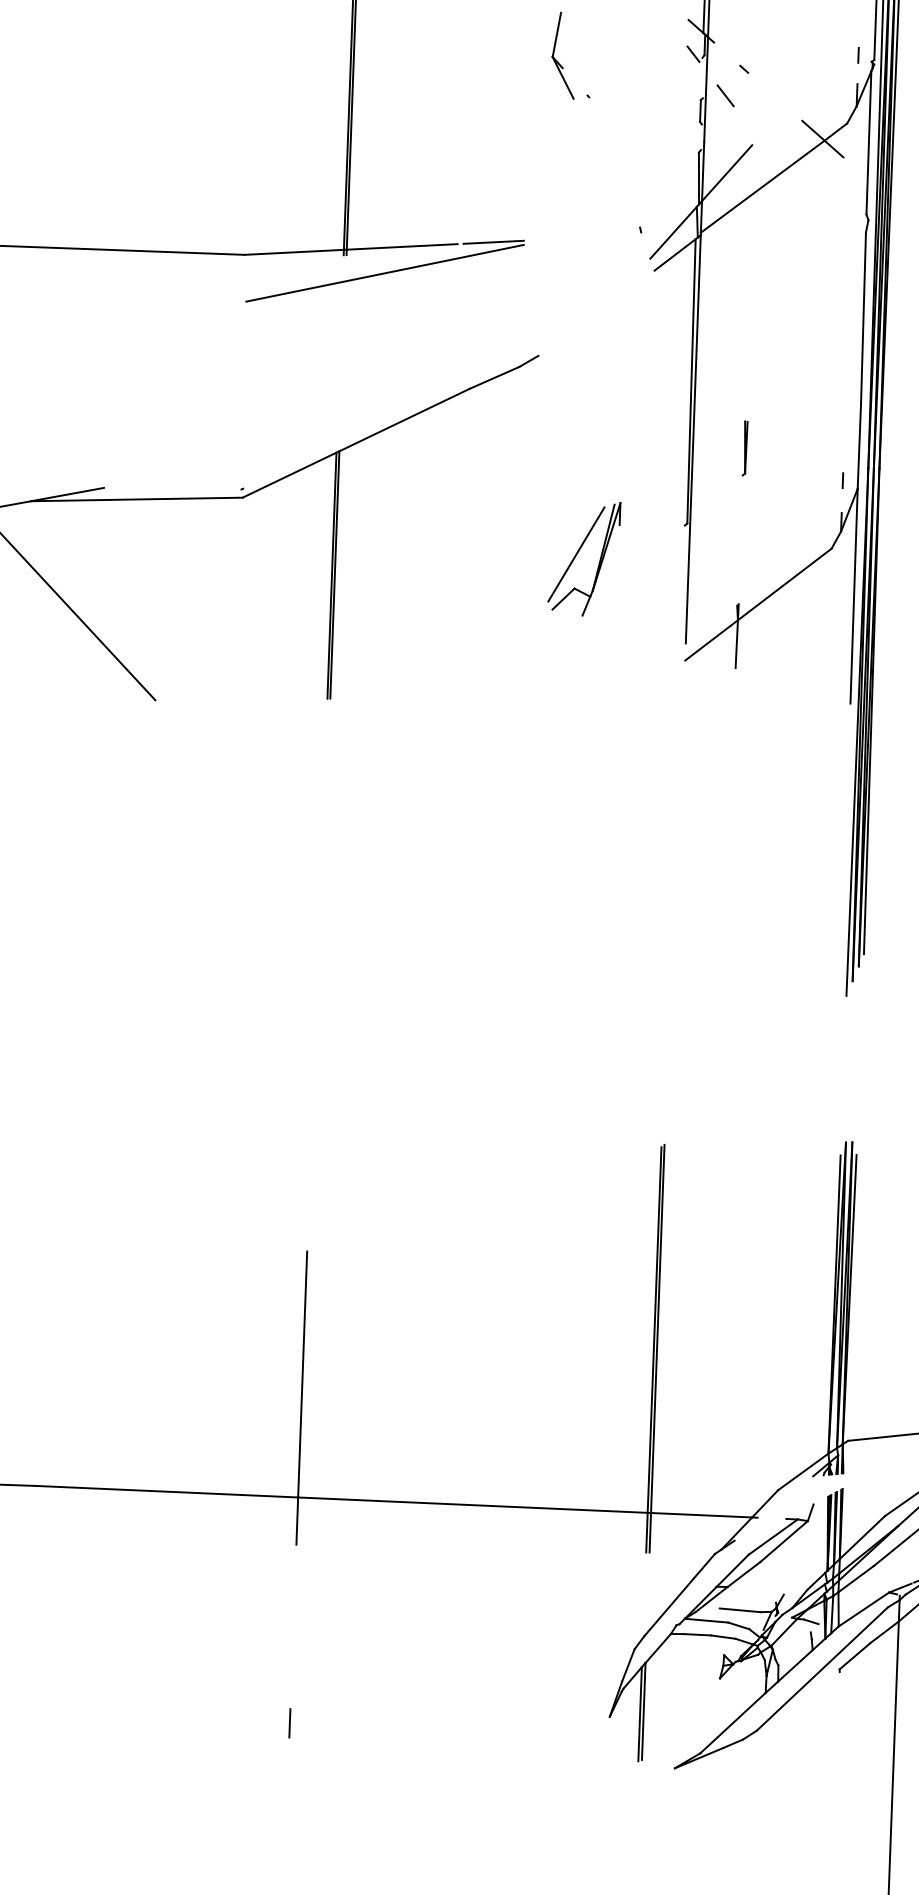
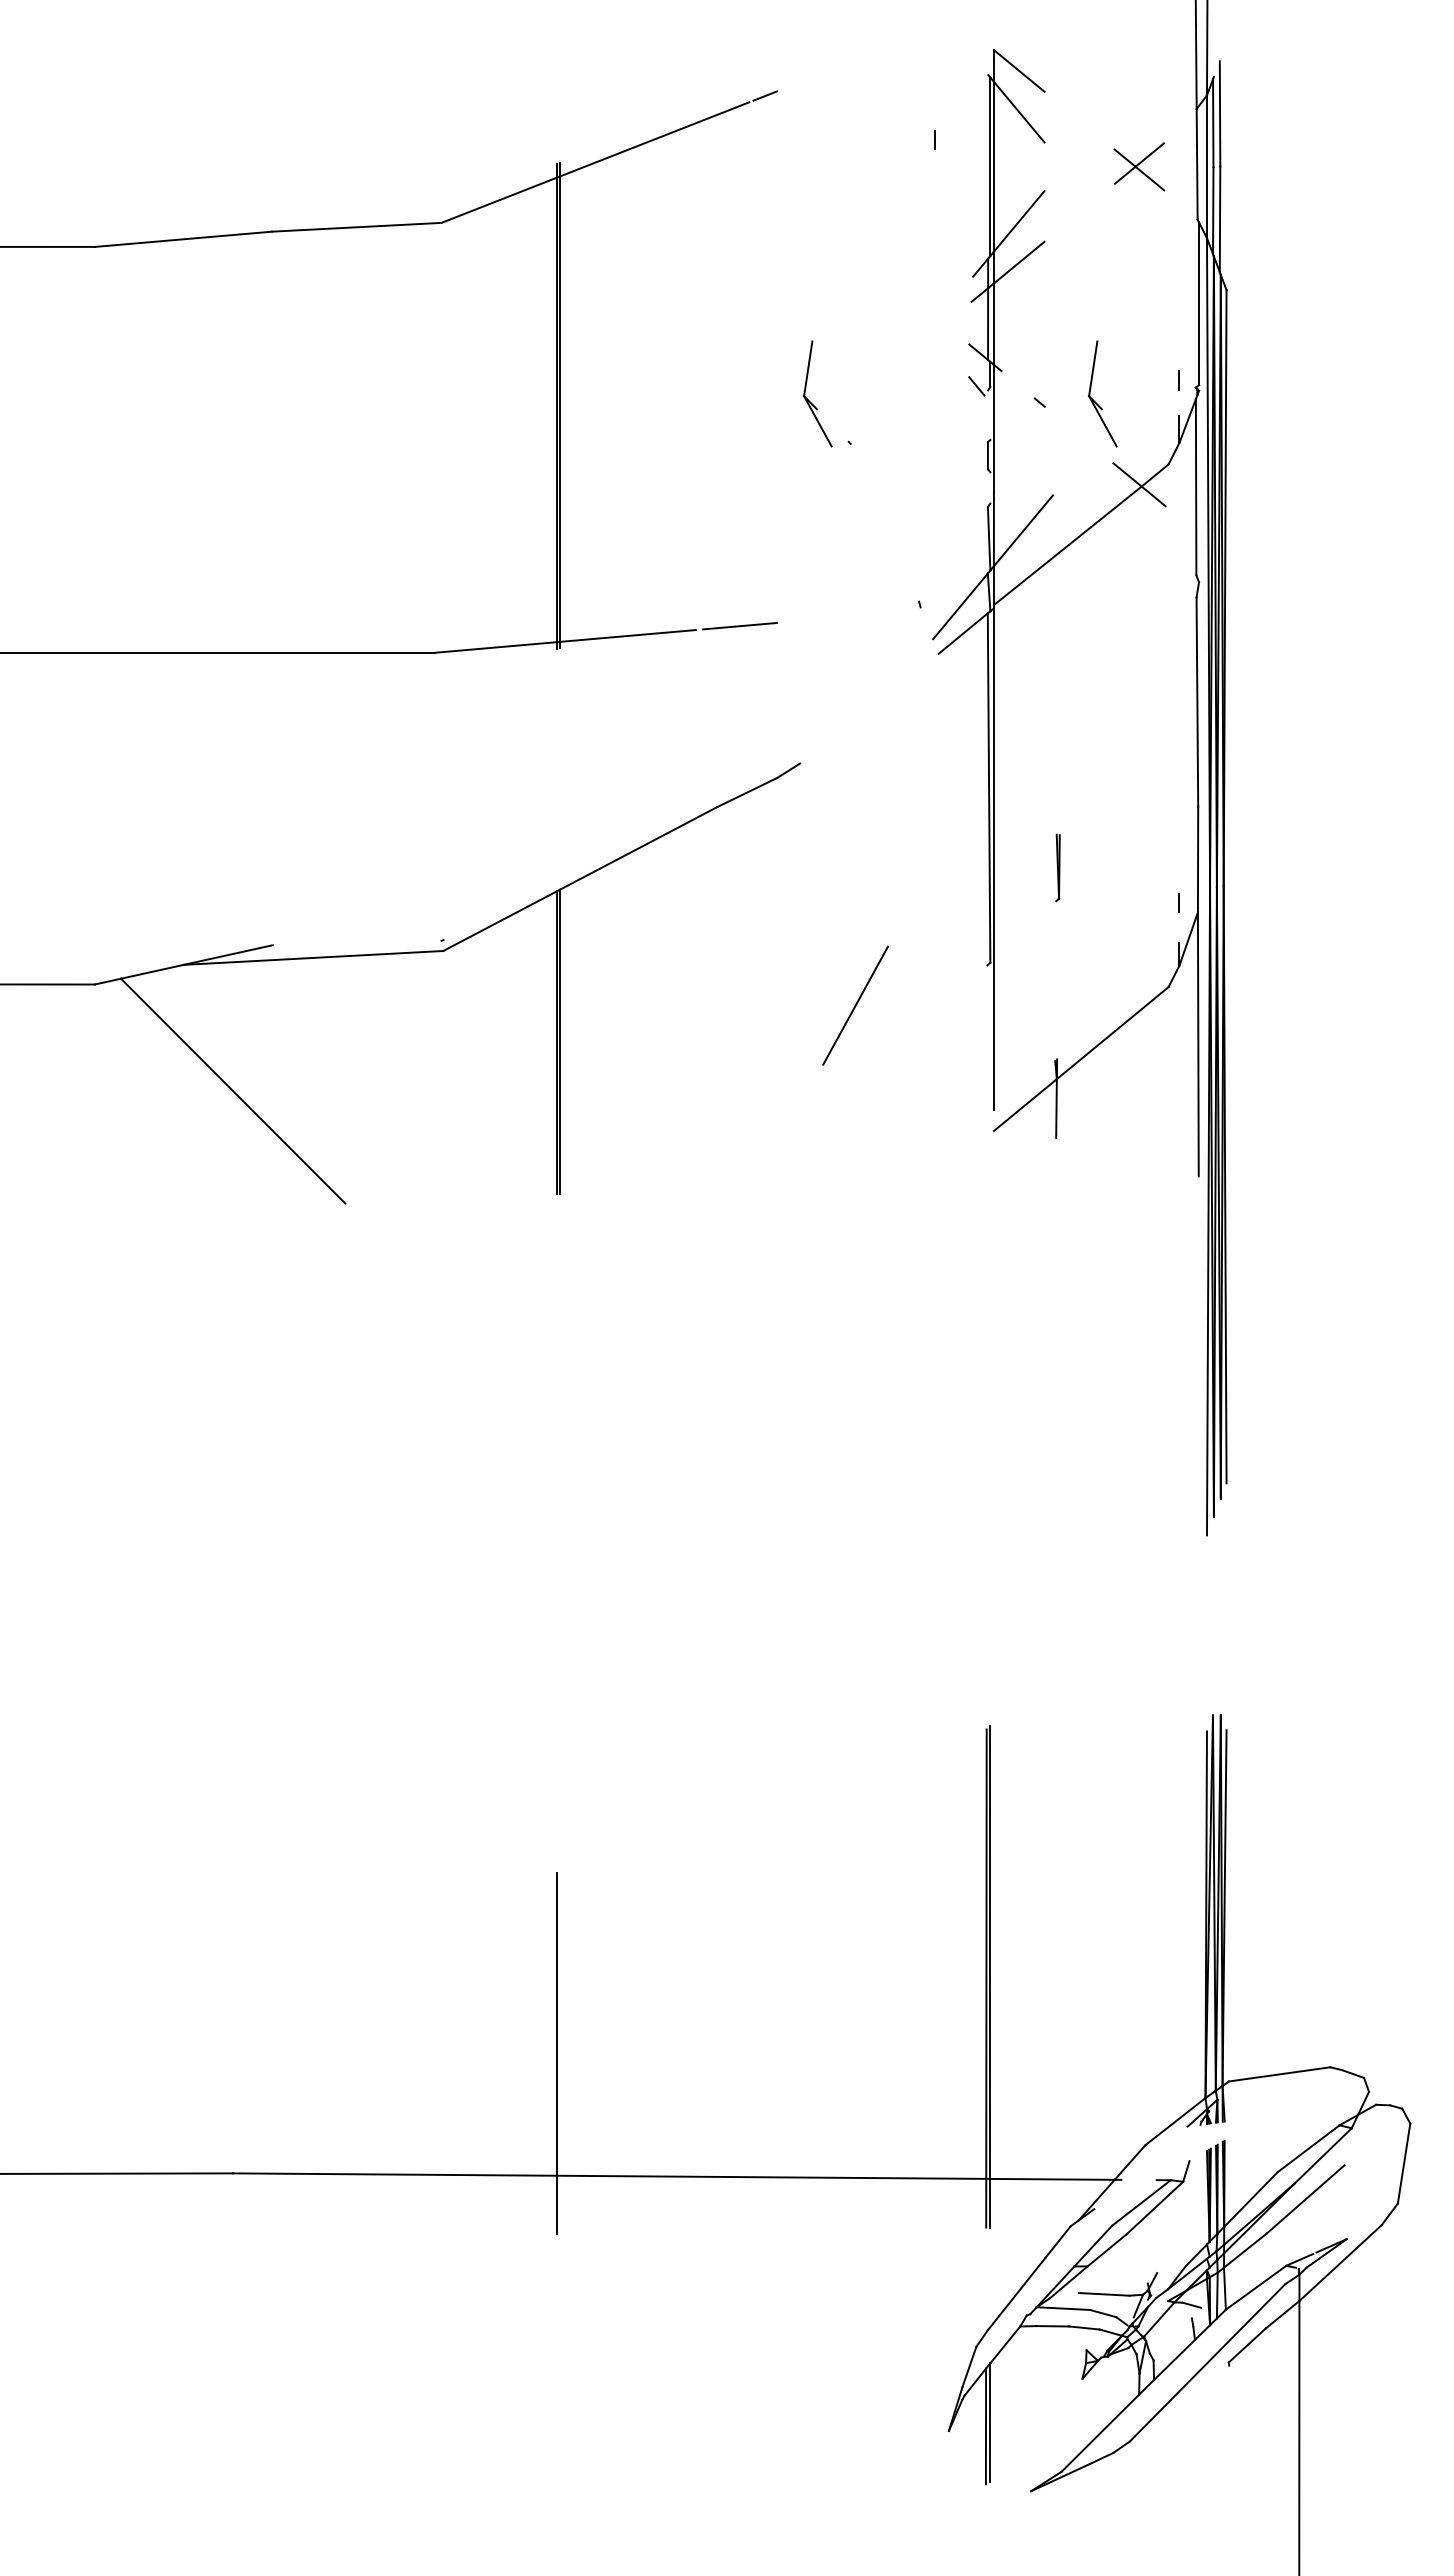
part: (788, 69) -> (1094, 400), added
line: (725, 95) -> (1017, 435), removed
line: (385, 273) -> (608, 669), removed
part: (598, 563) -> (883, 1015), removed
line: (289, 1722) -> (556, 2452), removed

